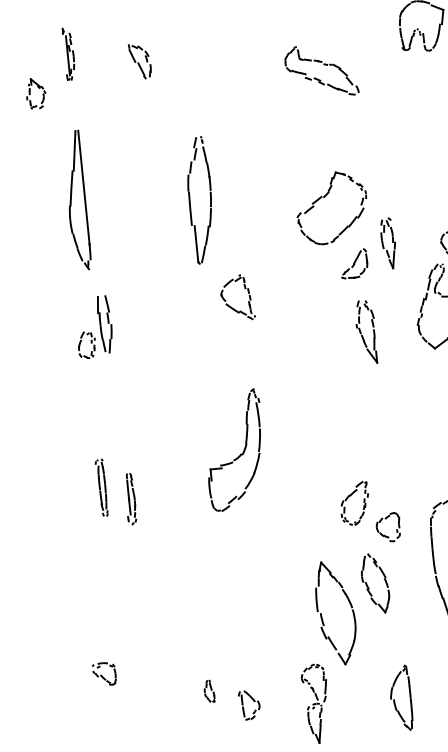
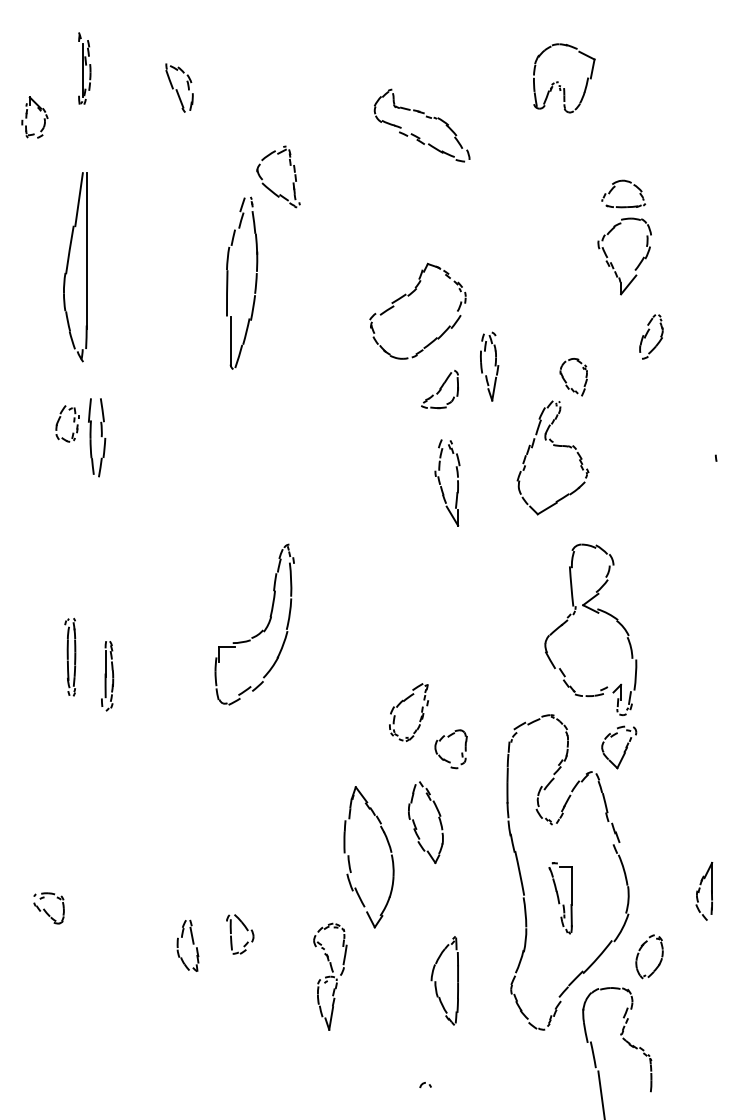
part: (233, 307) -> (271, 189), moved
part: (91, 343) -> (73, 422), moved
part: (209, 691) -> (187, 945), size x1.67
part: (253, 701) -> (246, 930), moved

